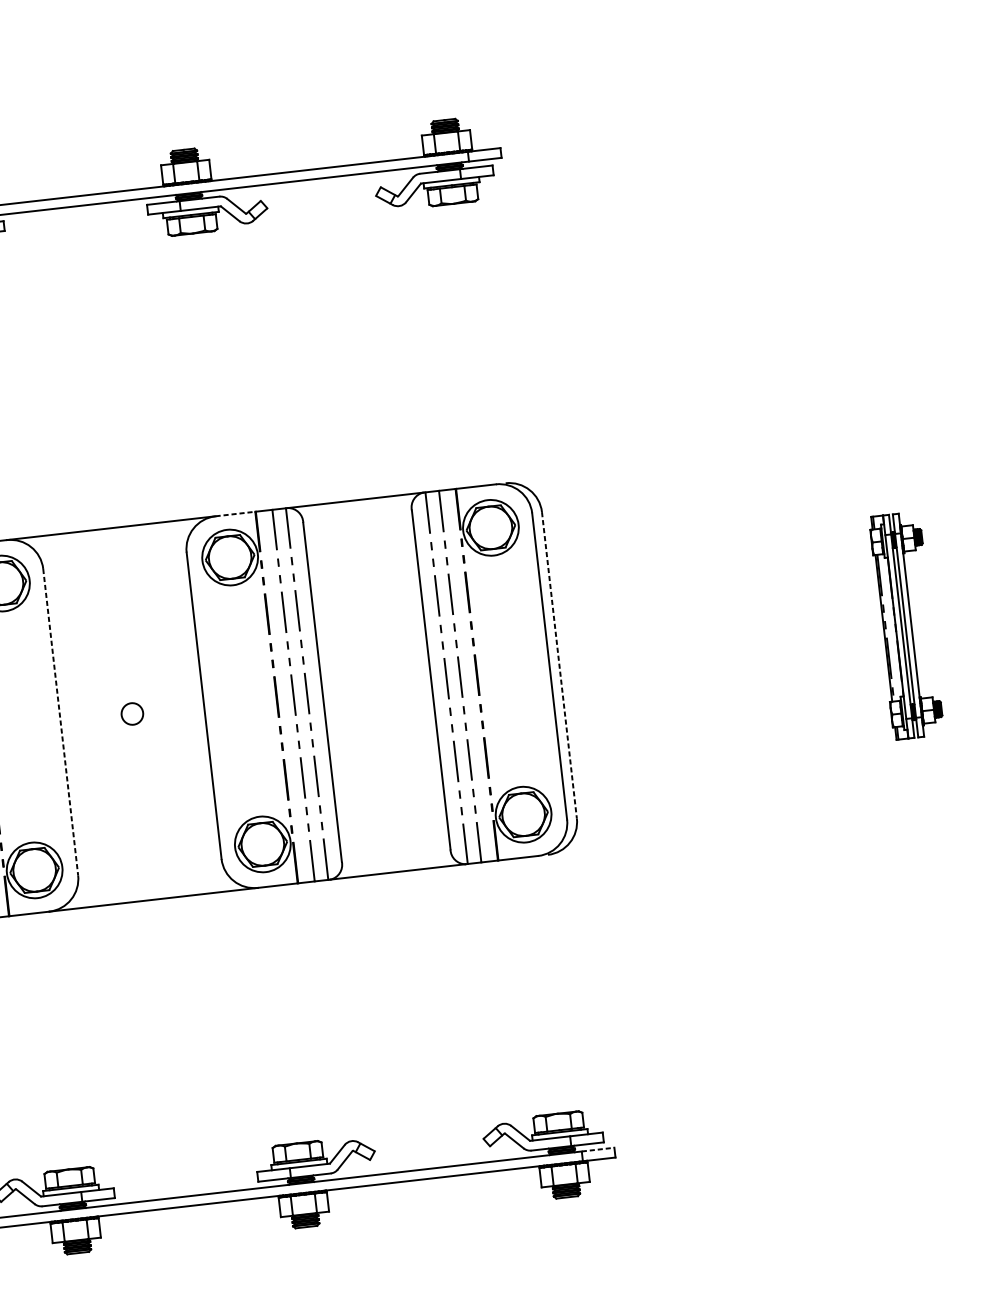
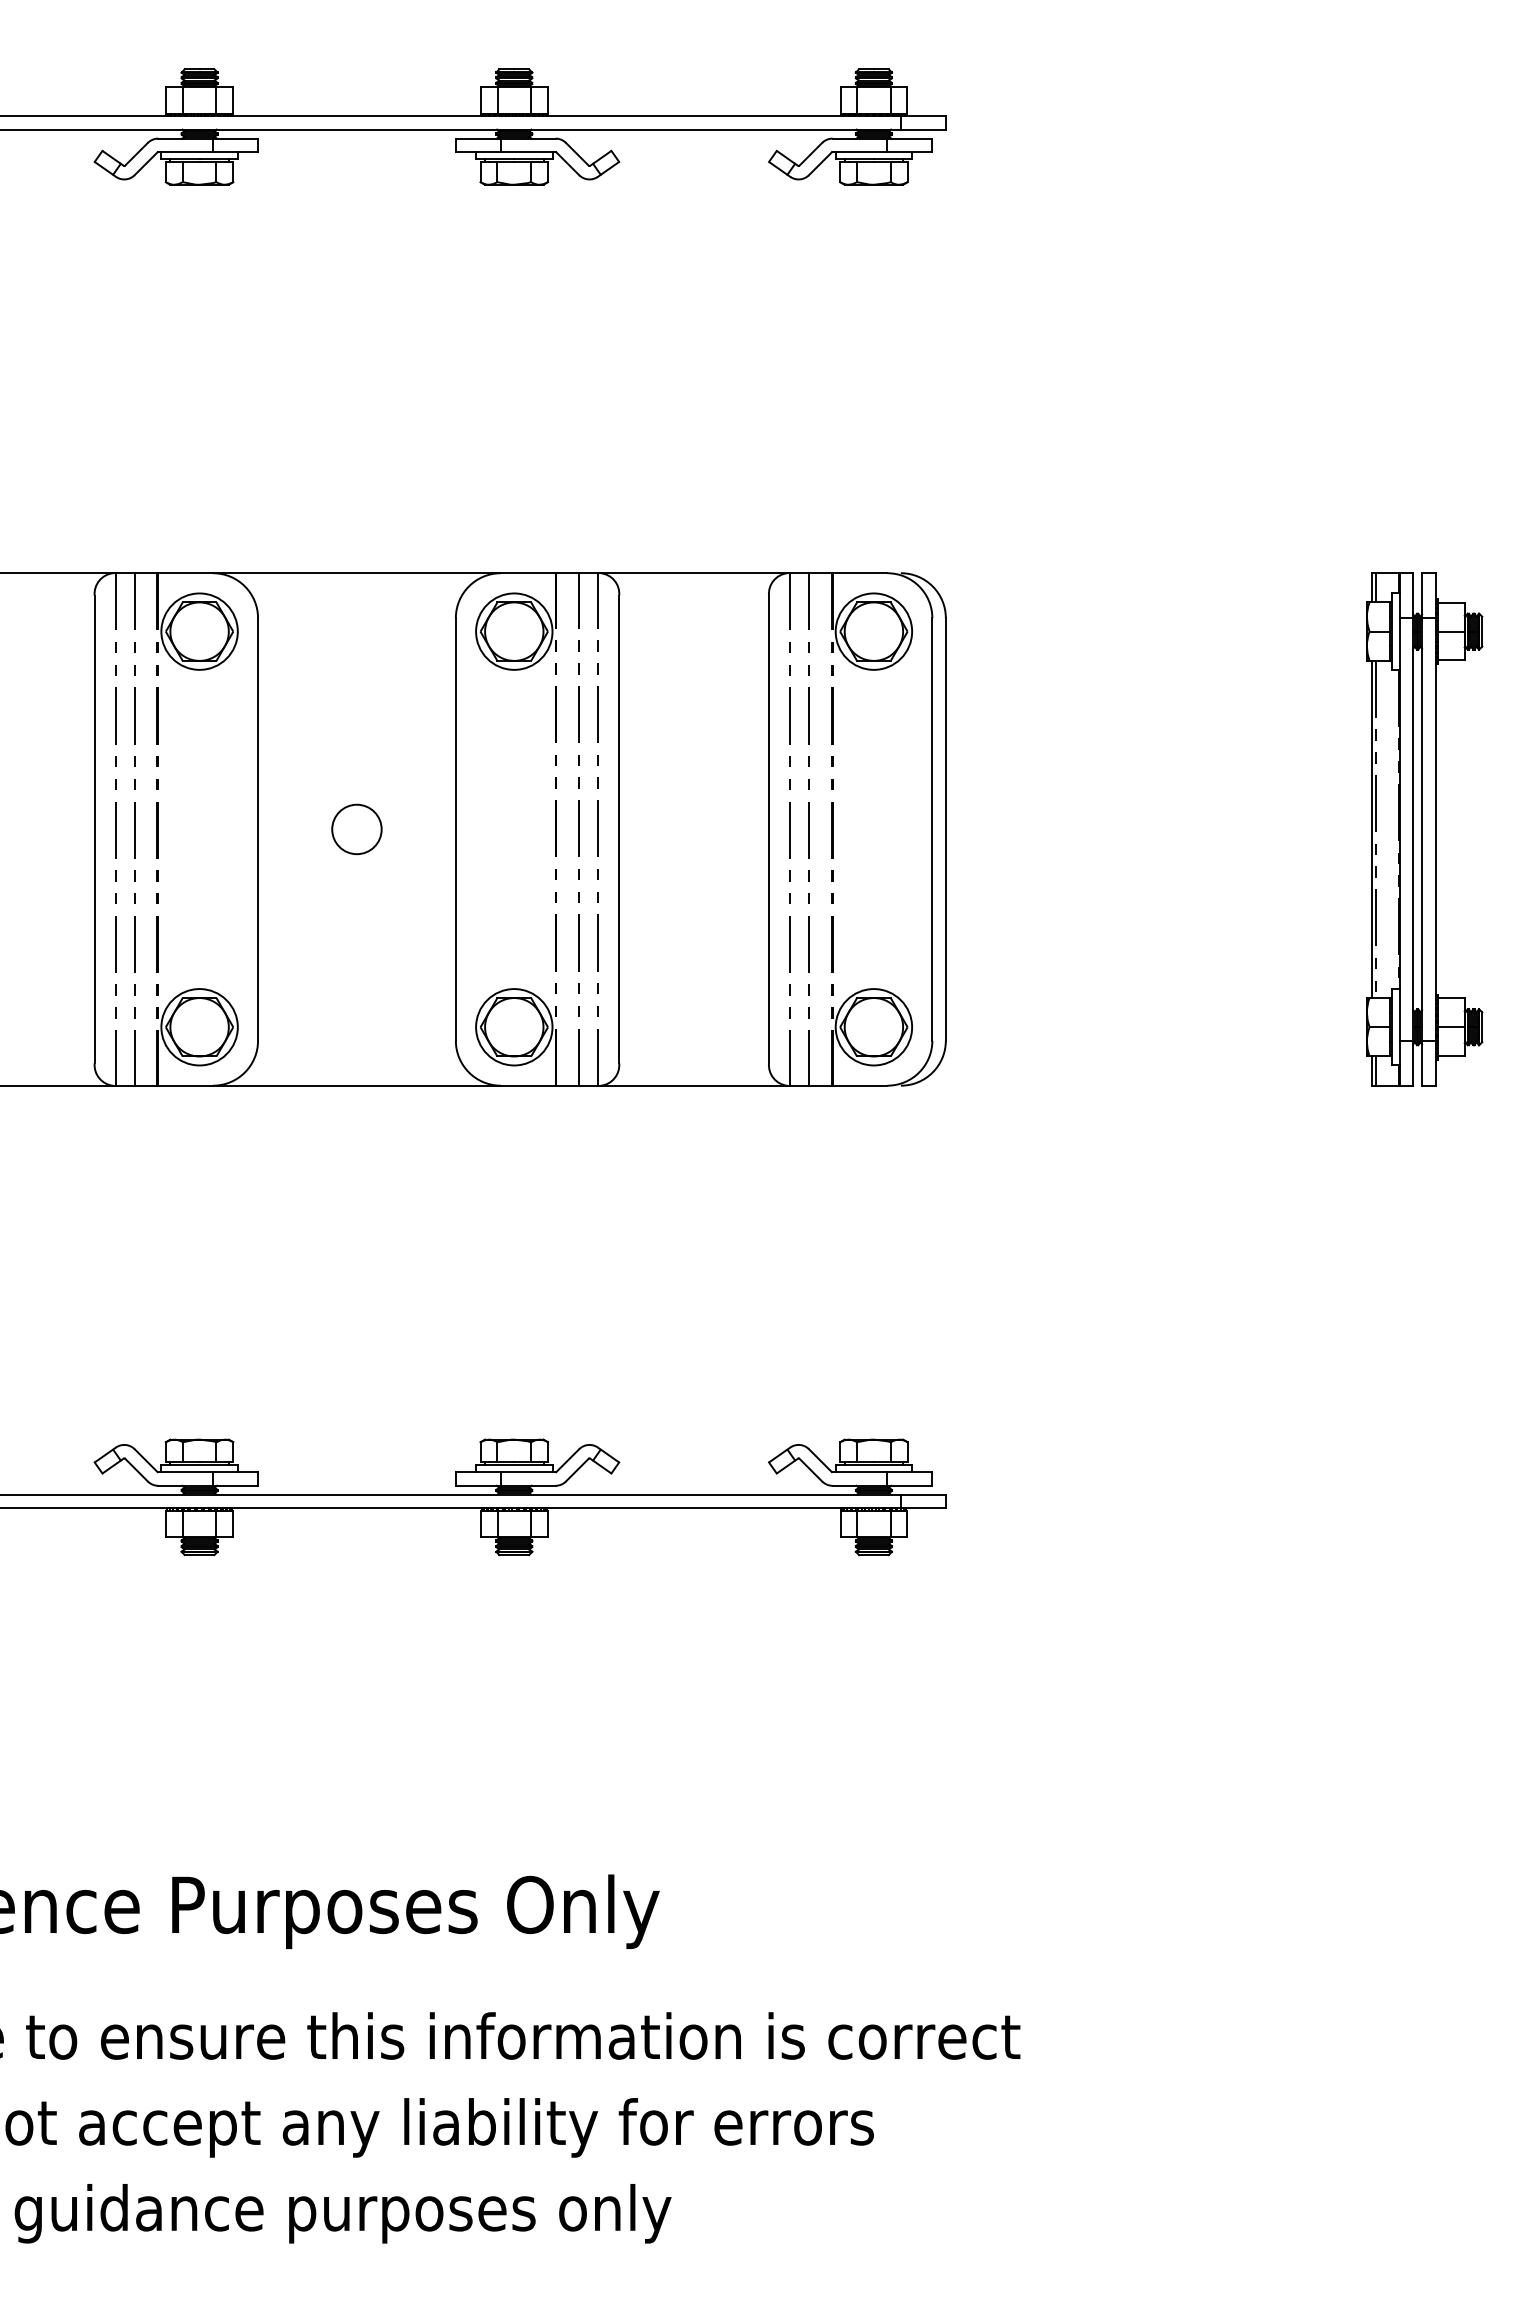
line: (235, 514) -> (528, 573), dashed -> solid
part: (906, 625) -> (1424, 829), size x1.67
line: (559, 665) -> (945, 829), dashed -> solid
circle: (132, 714) -> (356, 829), size x1.67
line: (61, 722) -> (258, 829), dashed -> solid
line: (598, 1149) -> (923, 1494), dashed -> solid

